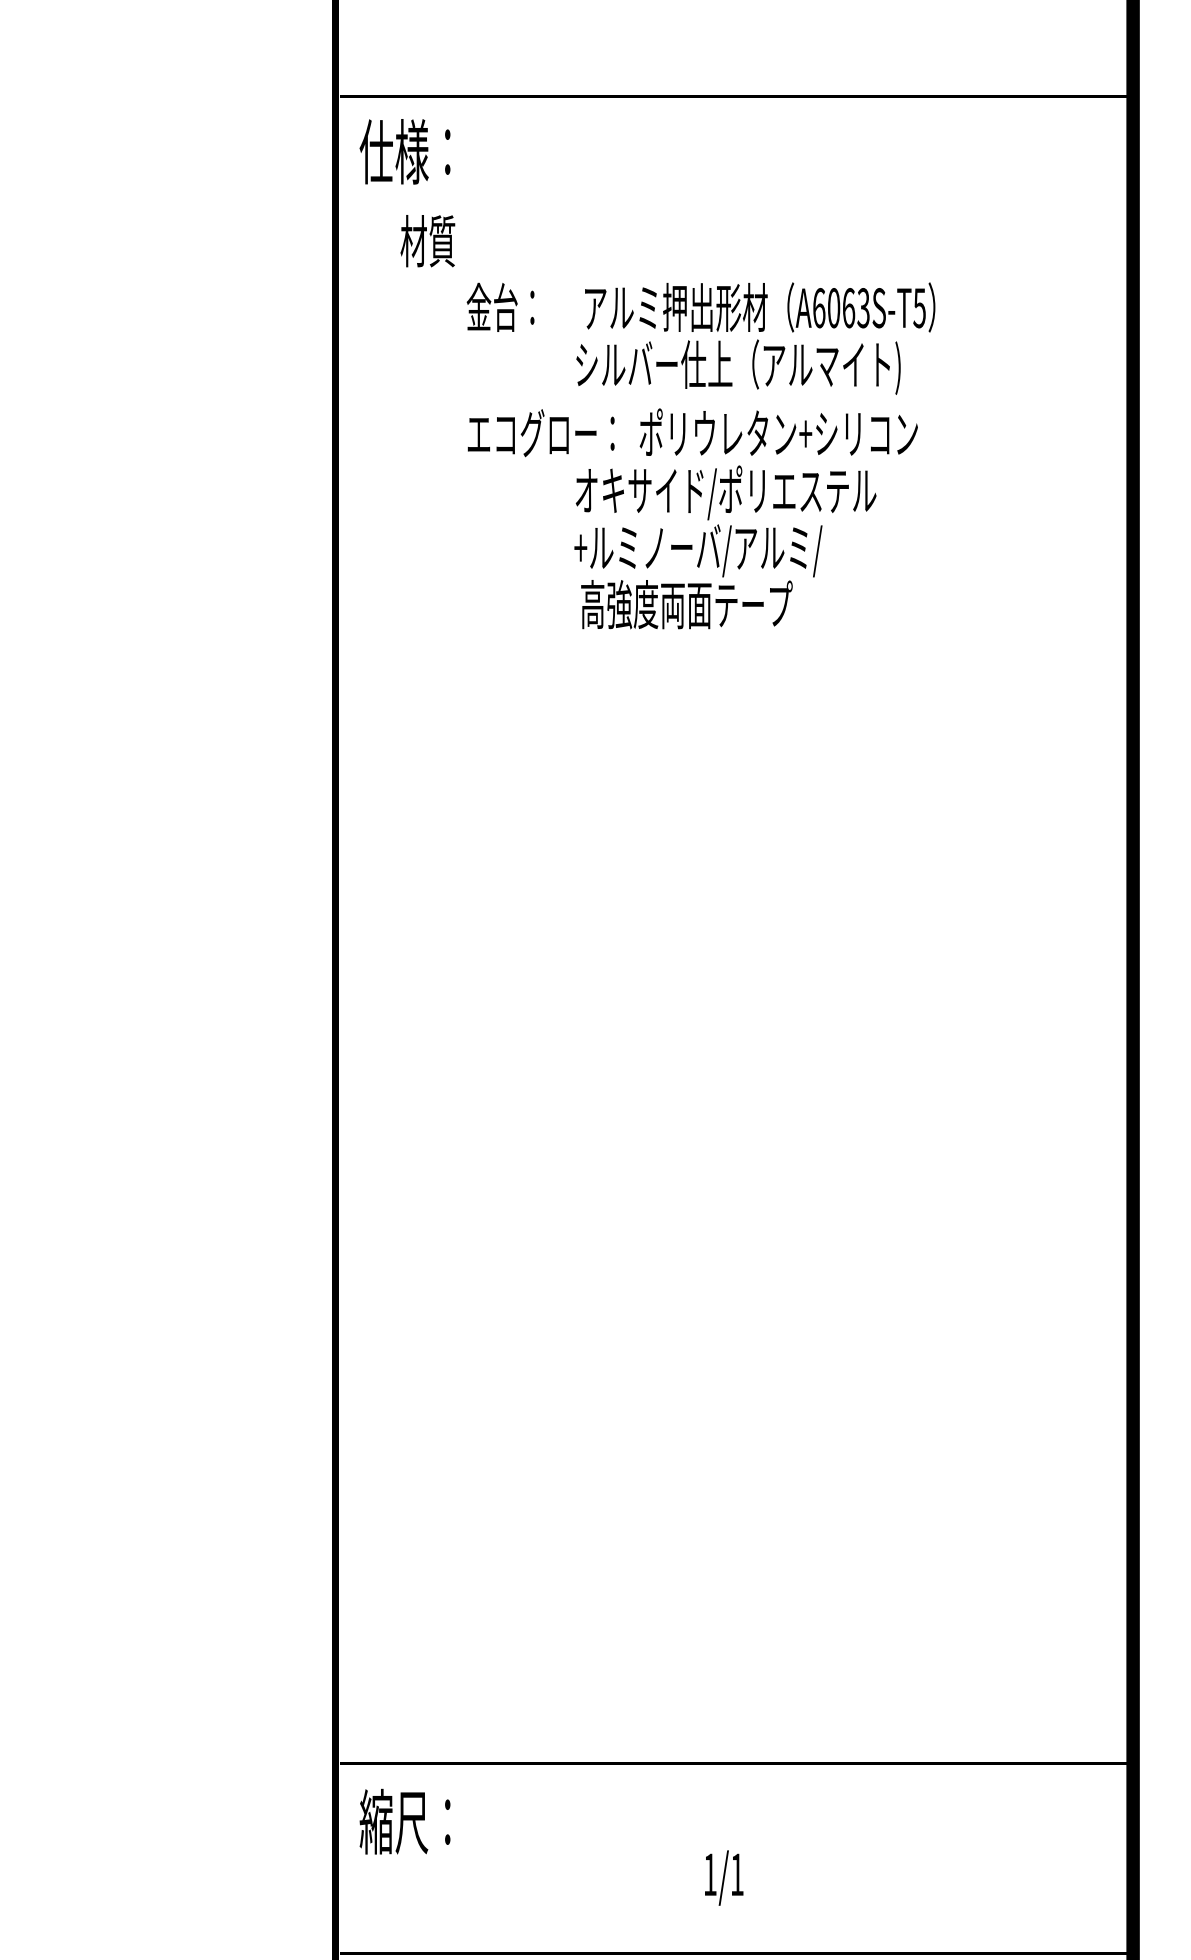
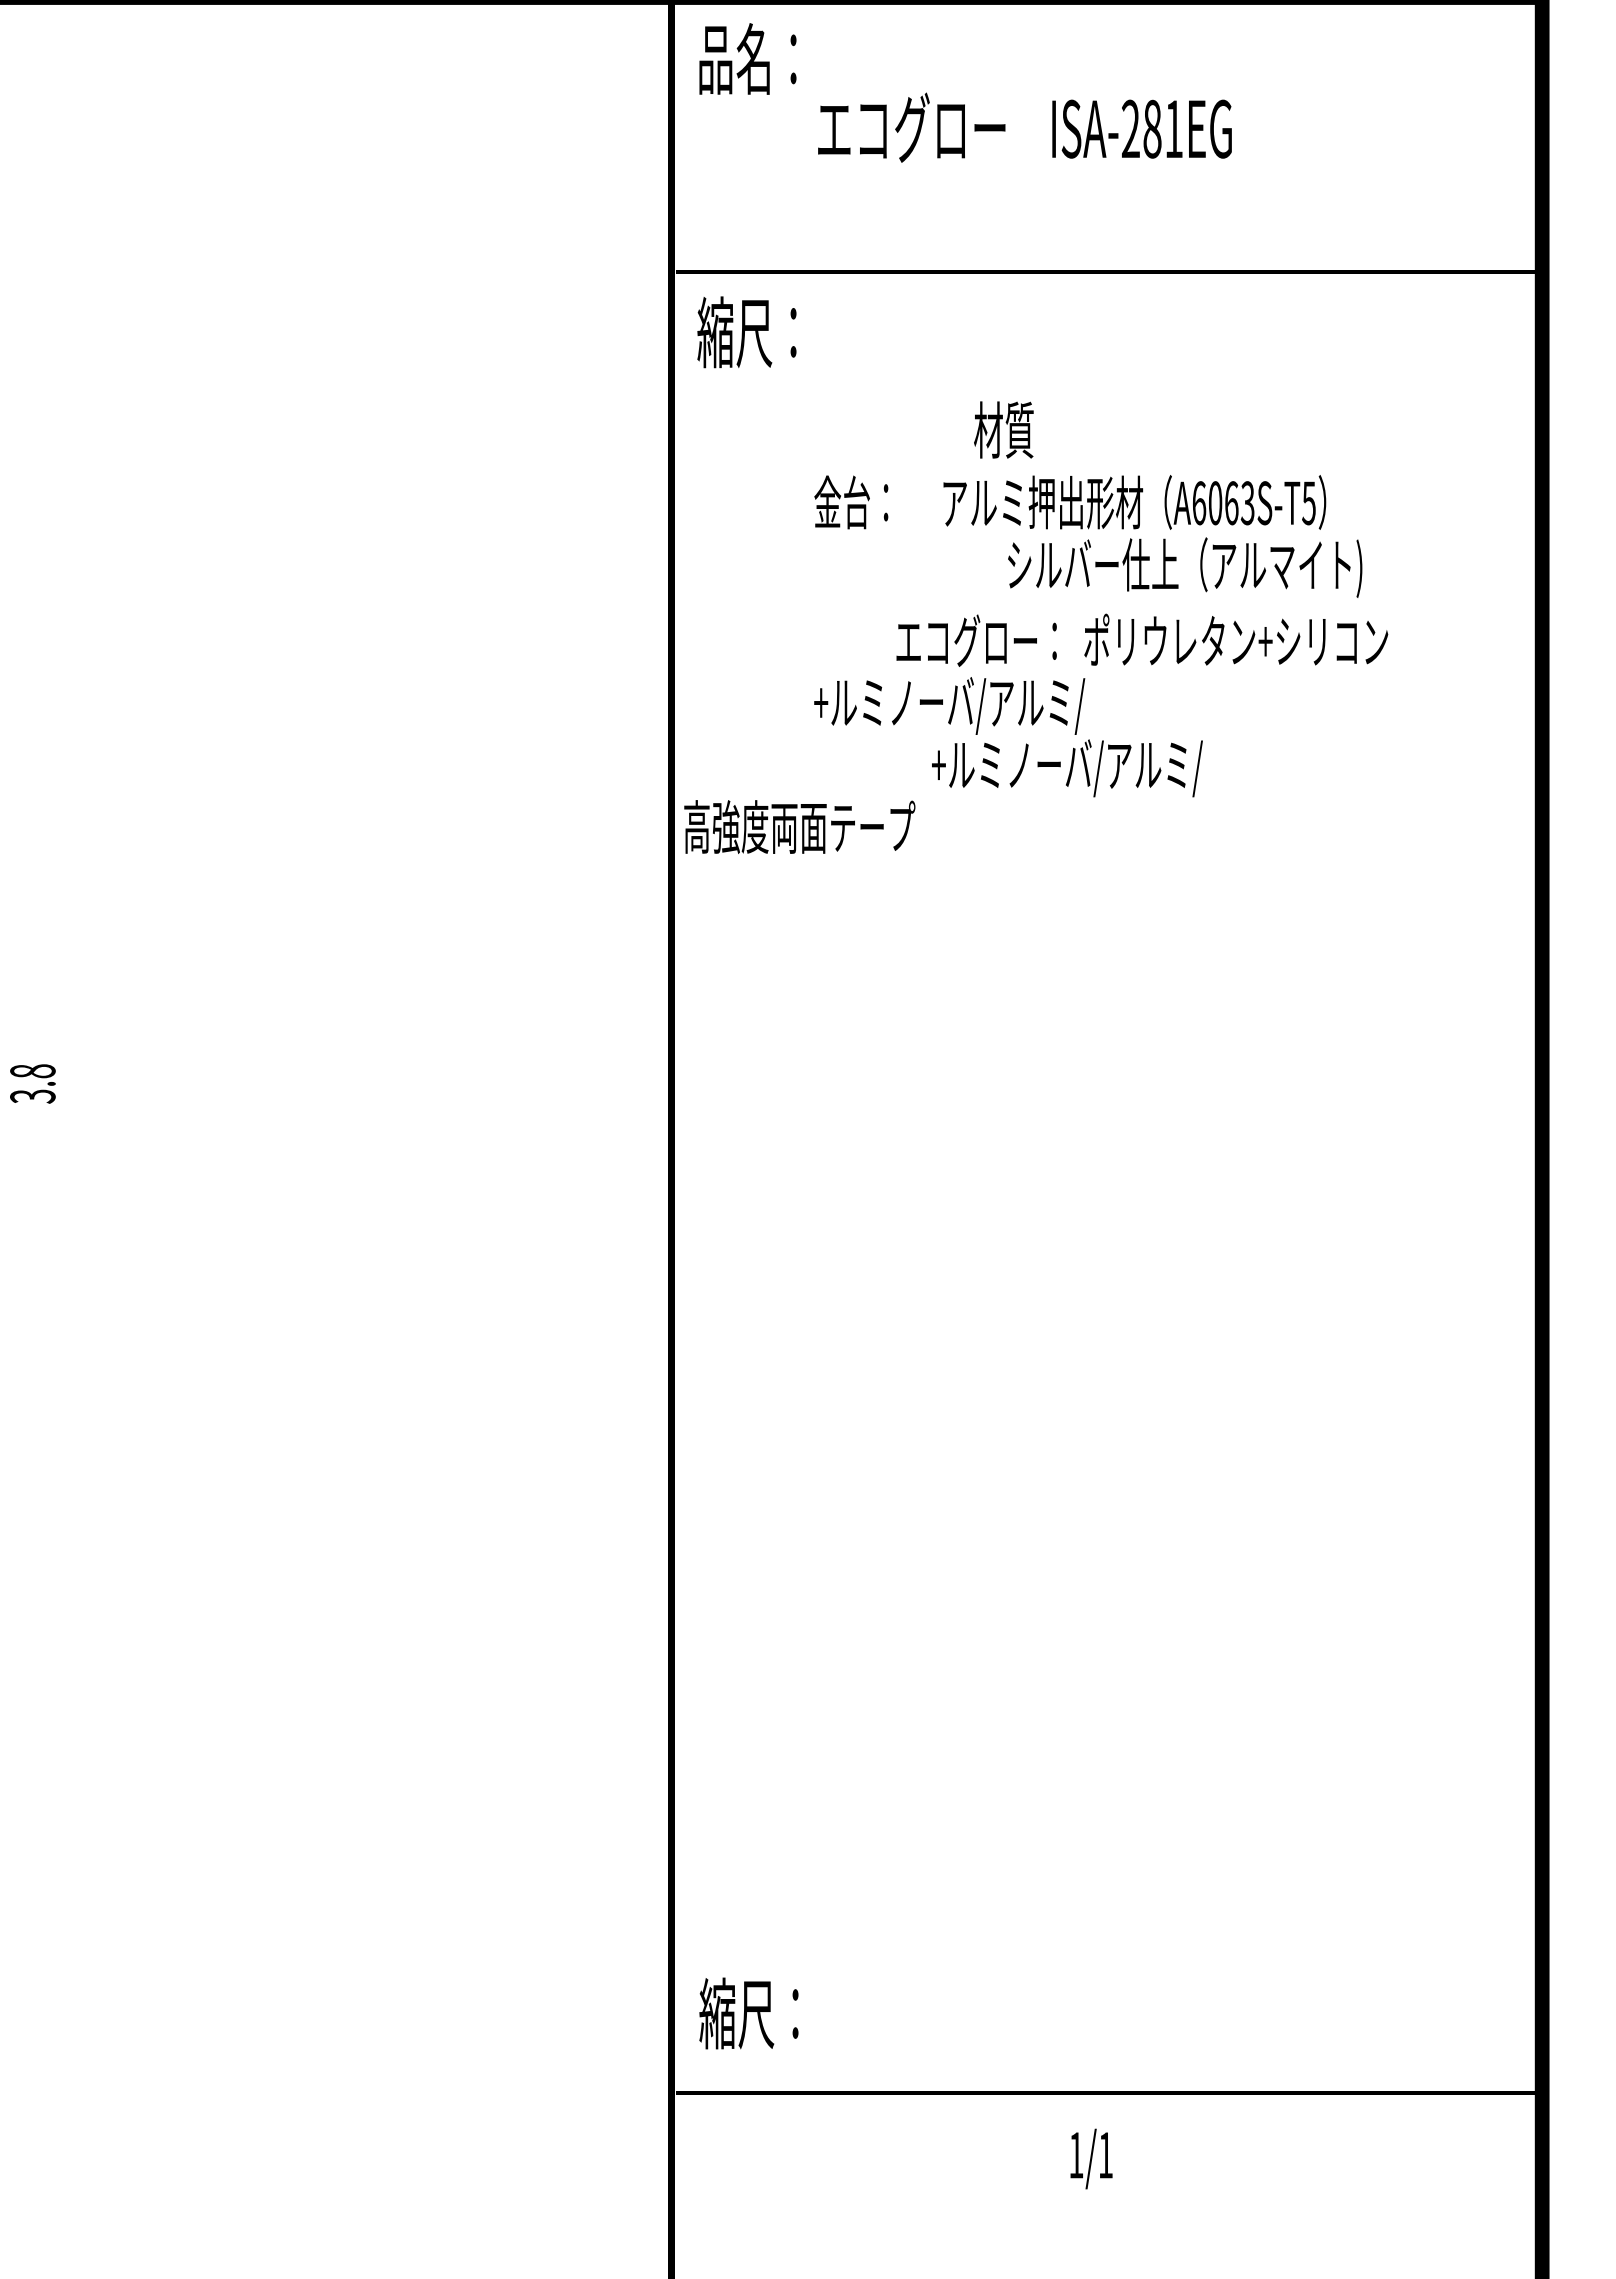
text: (393, 151) -> (734, 332), 仕様： -> 縮尺：
text: (427, 240) -> (1003, 429), moved
text: (738, 367) -> (1185, 567), moved
text: (693, 432) -> (1142, 639), moved
text: (671, 492) -> (1037, 704), オキサイド/ポリエステル -> +ルミノーバ/アルミ/
text: (686, 604) -> (799, 826), moved
text: (404, 1821) -> (748, 2013), moved
text: (724, 1877) -> (1091, 2158), moved

